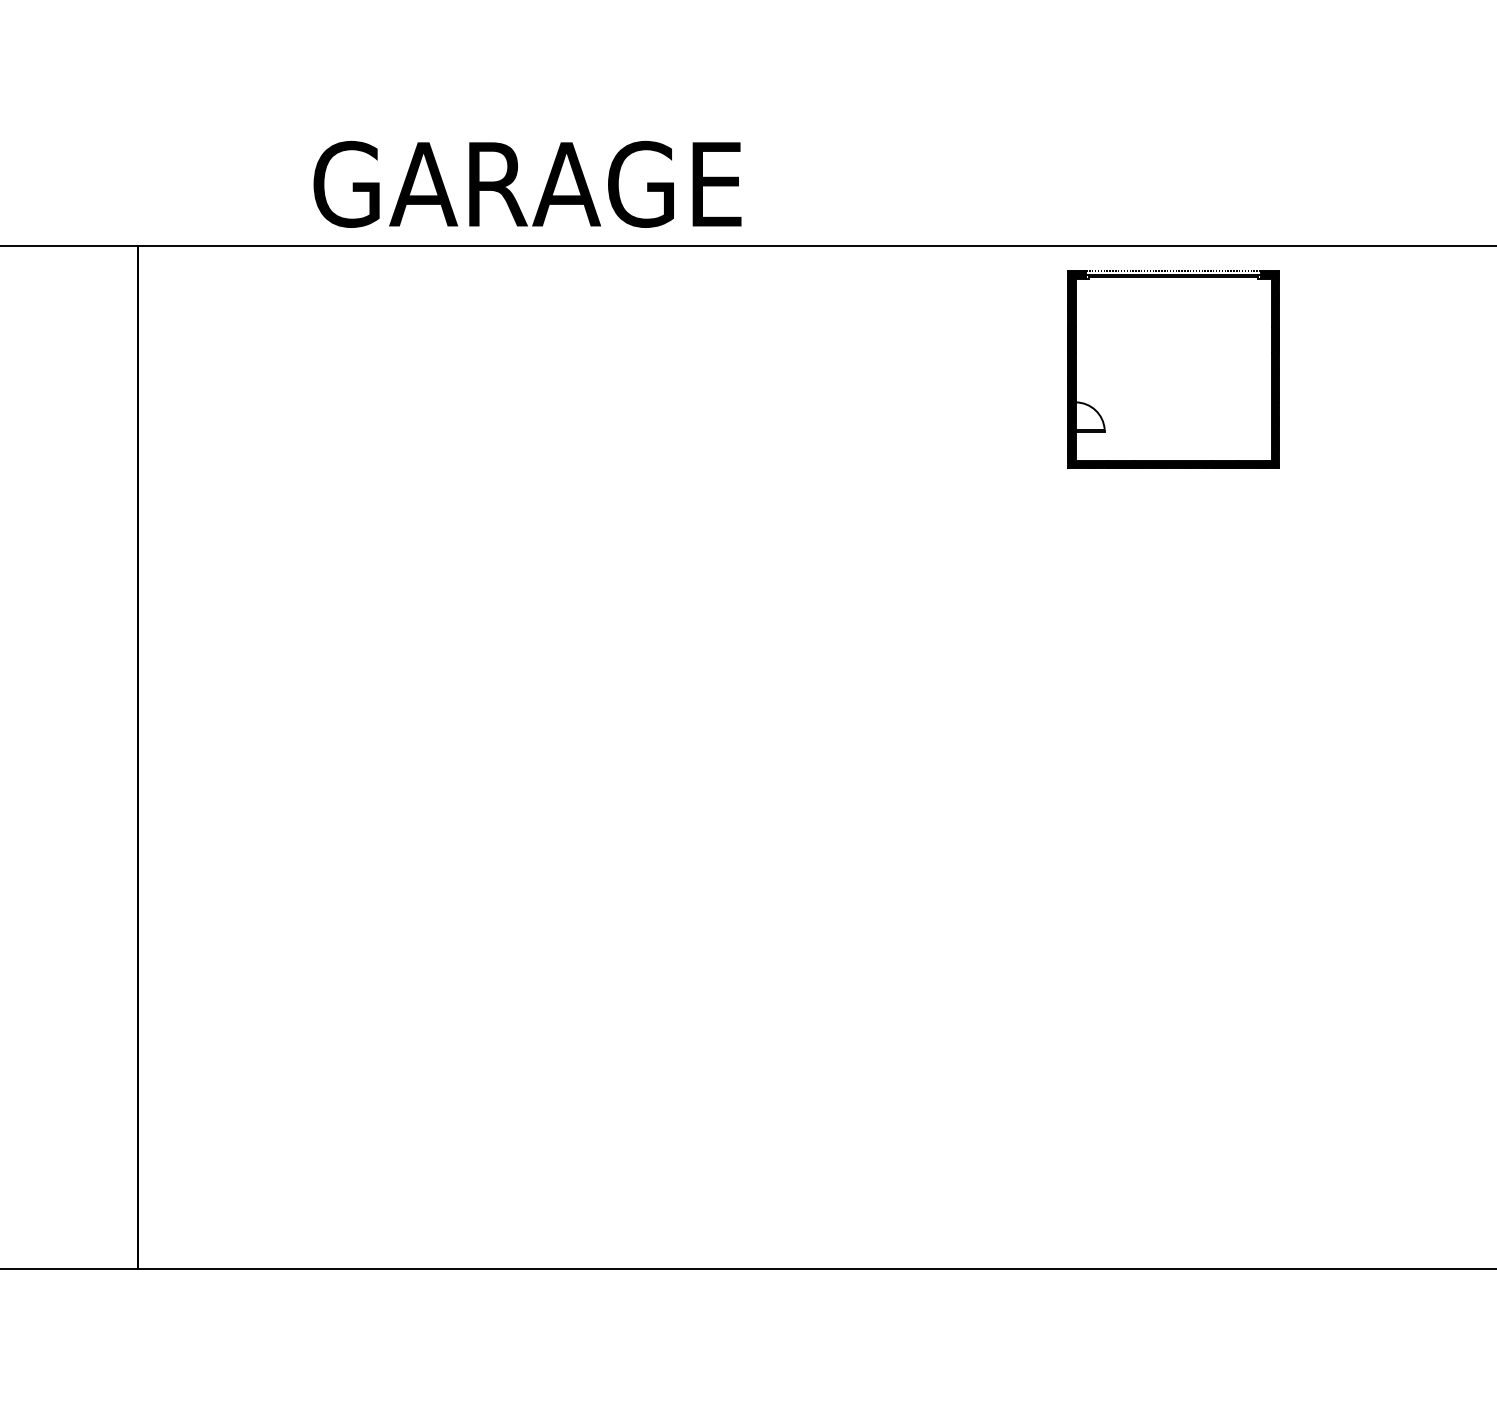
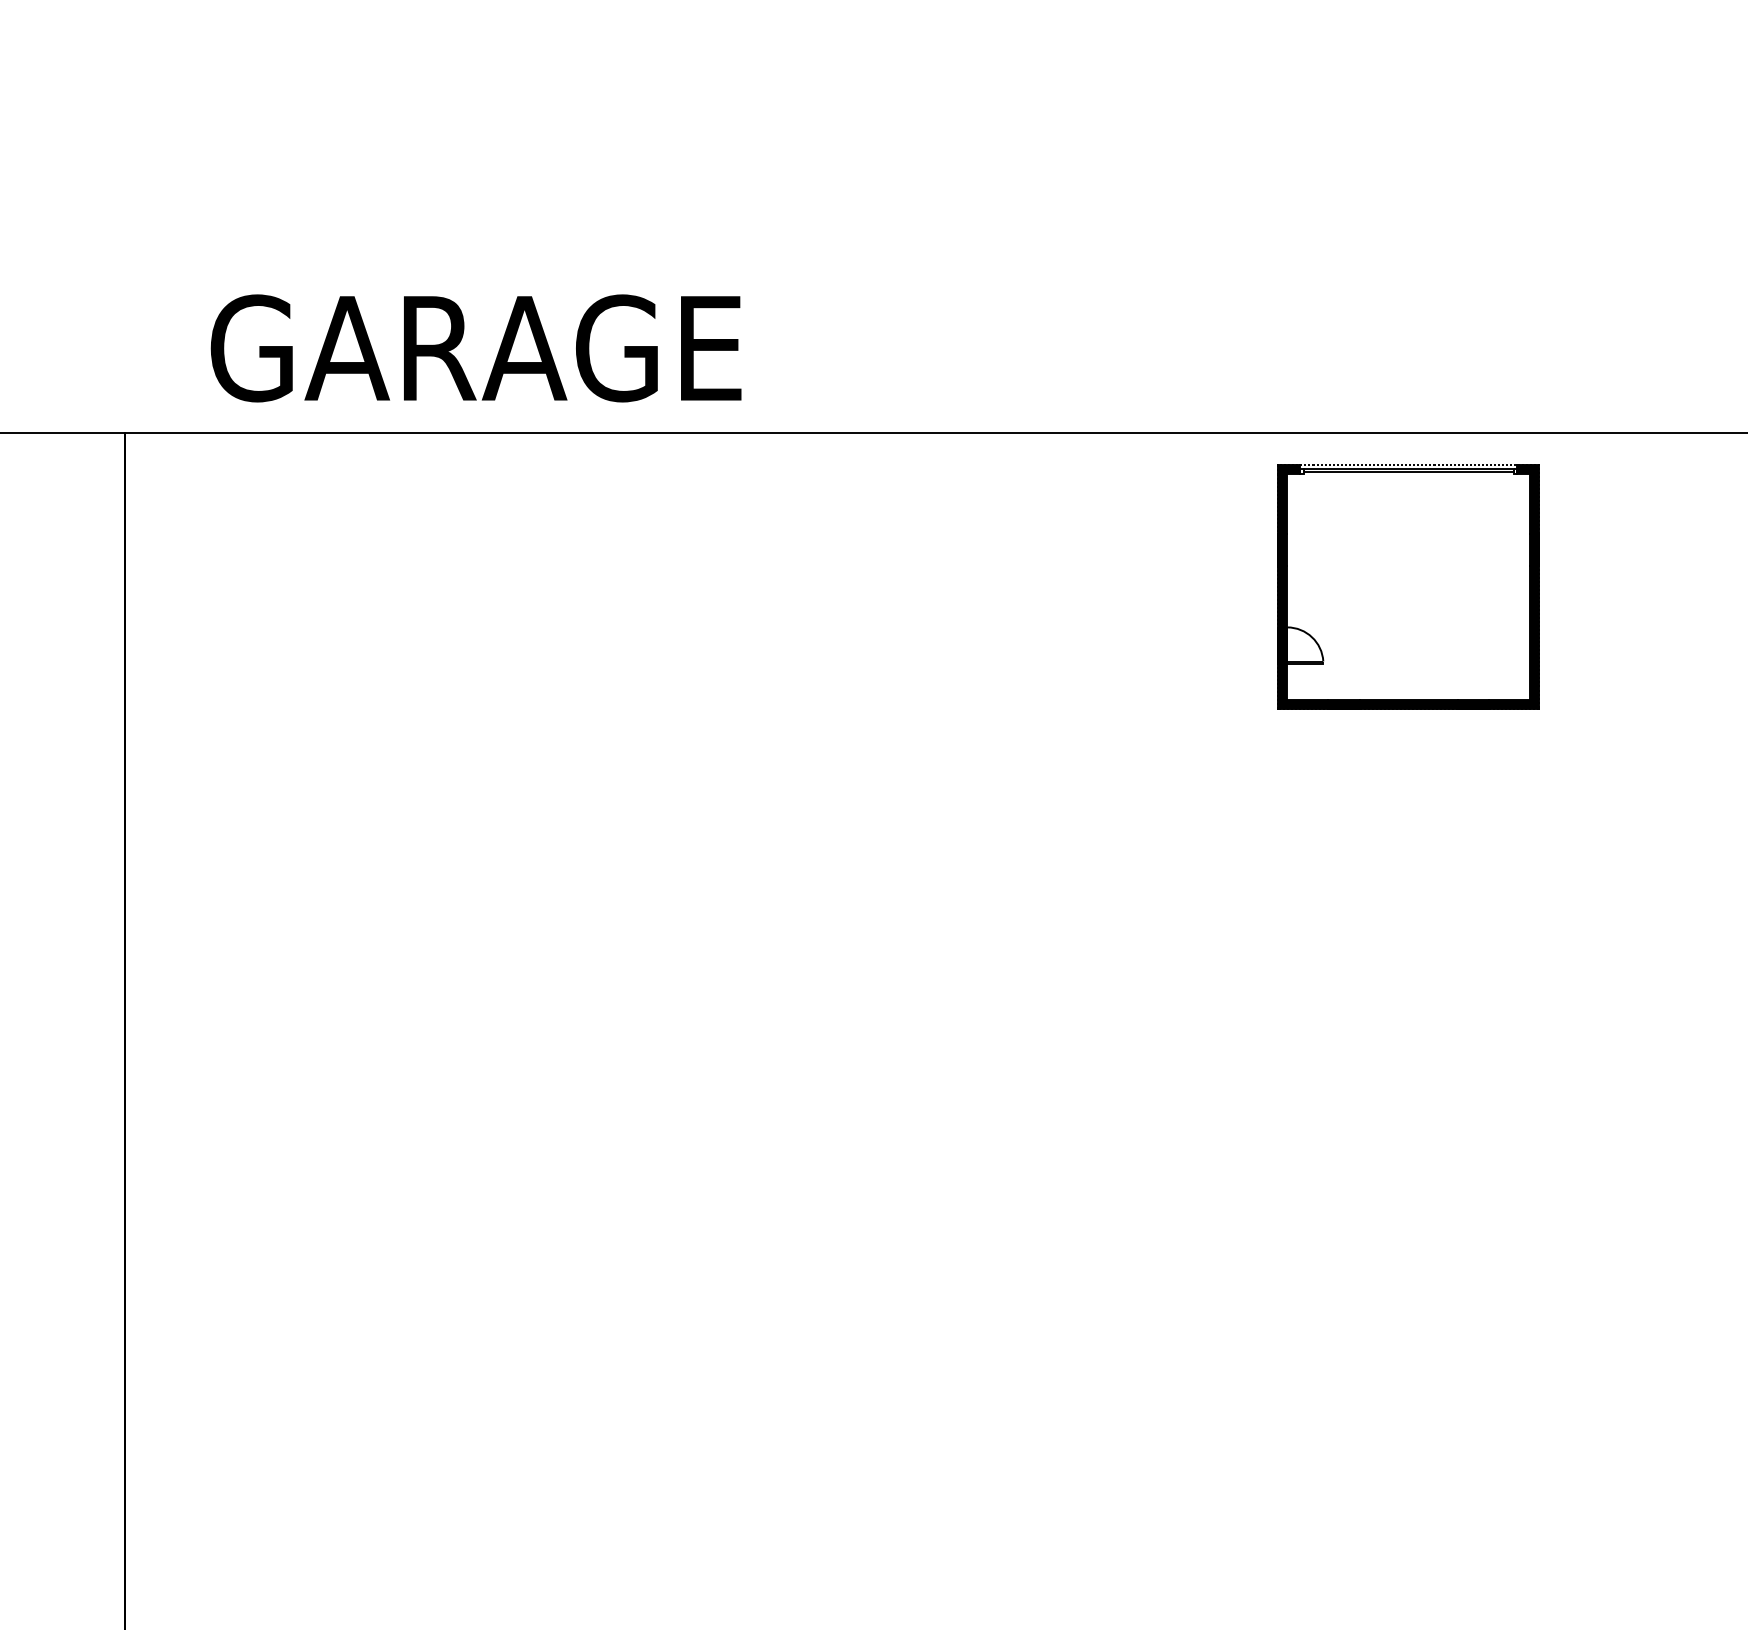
text: (527, 183) -> (476, 347), moved

